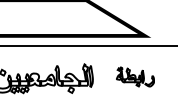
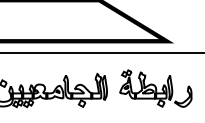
part: (135, 76) -> (155, 88), size x1.67

